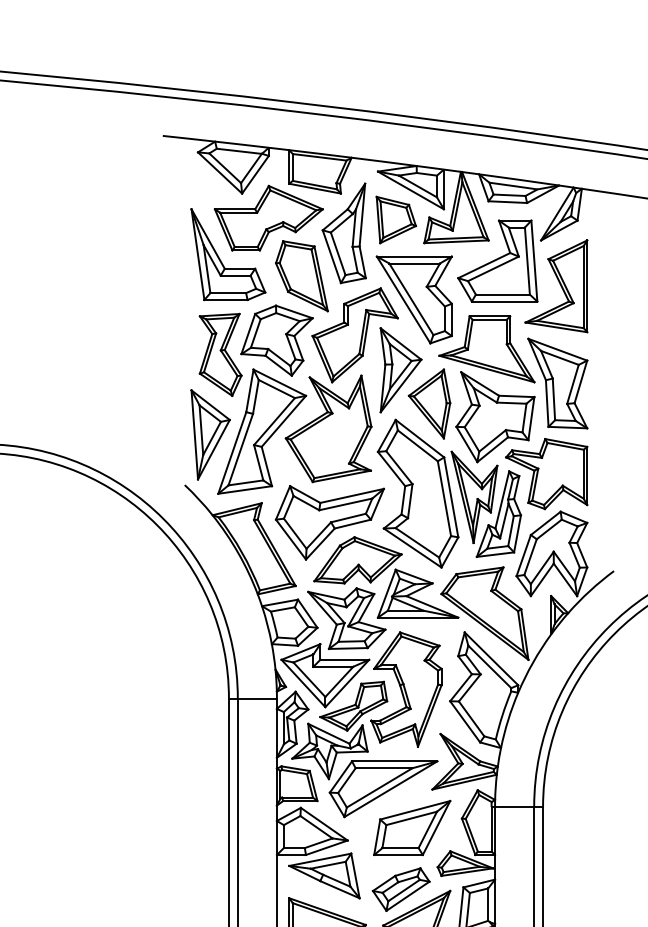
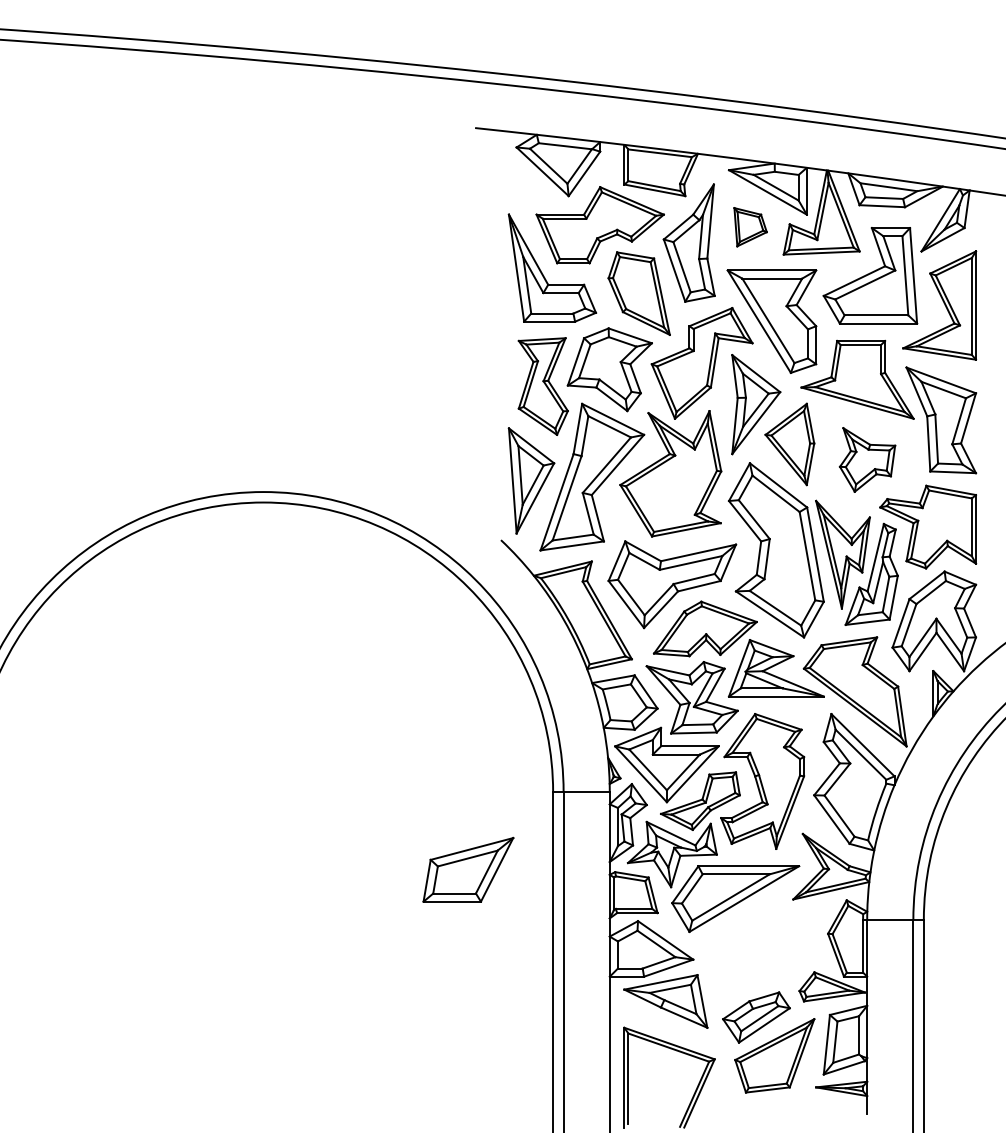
part: (396, 219) -> (750, 226), size x0.7
part: (495, 416) -> (867, 459), size x0.6
part: (412, 827) -> (468, 869), moved

